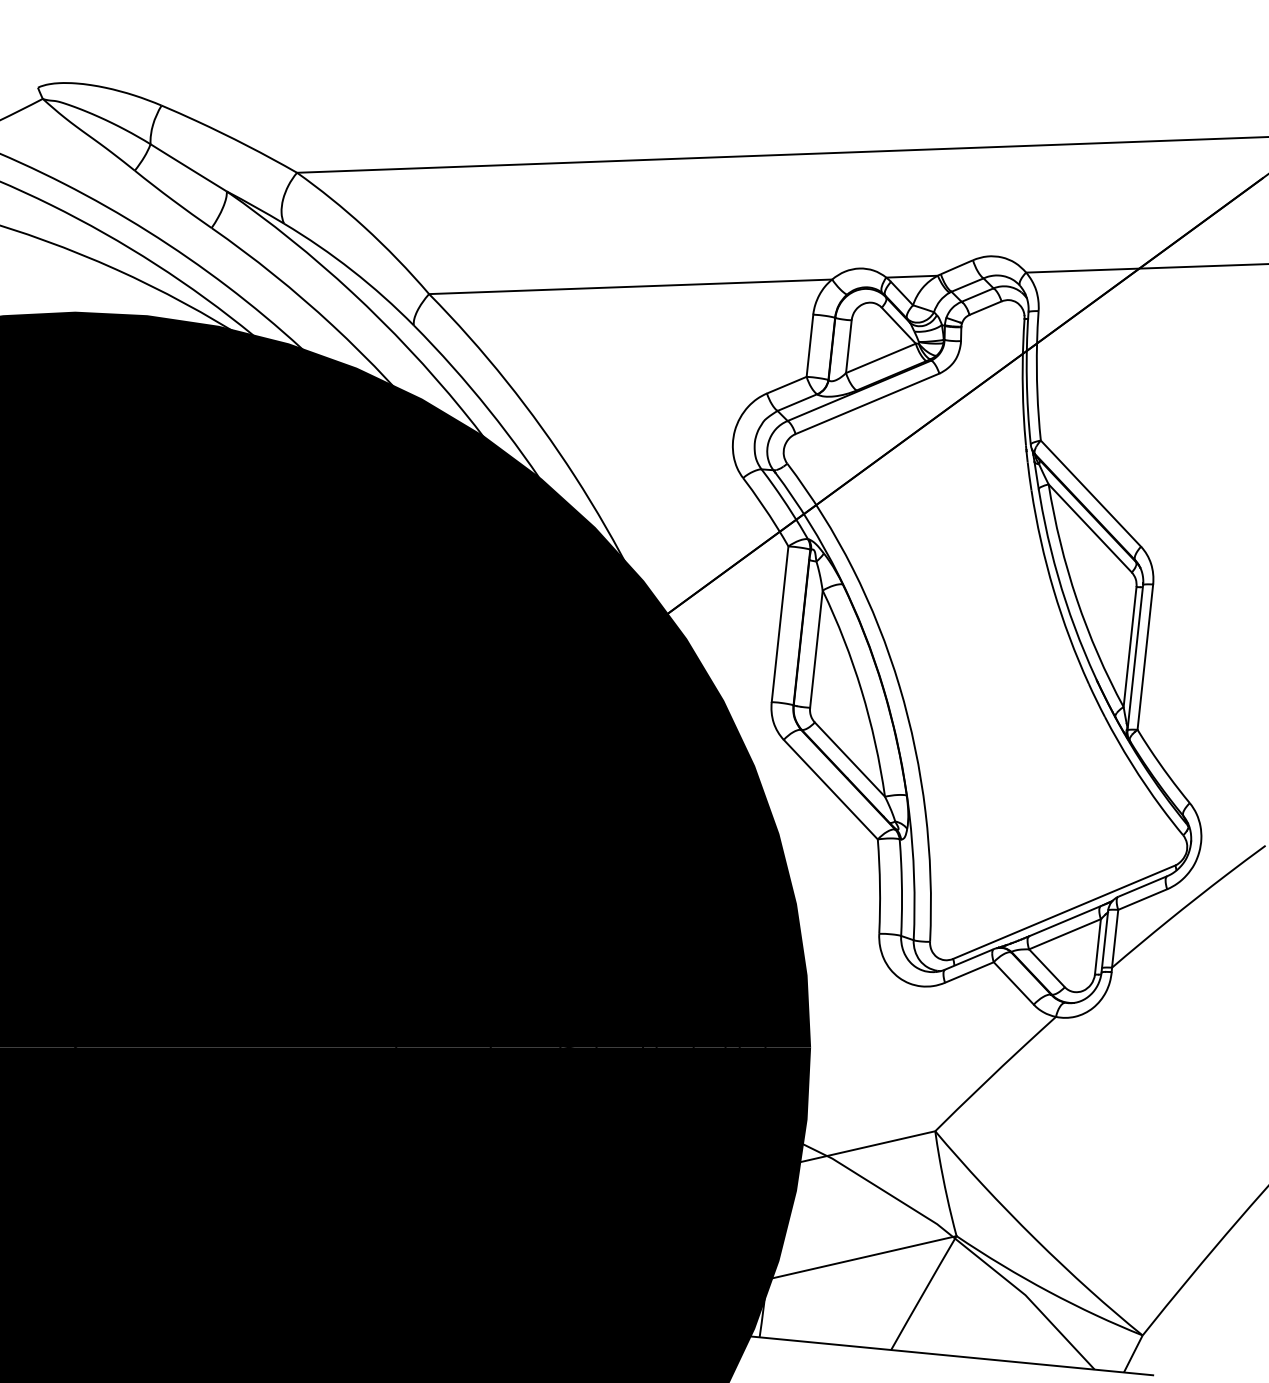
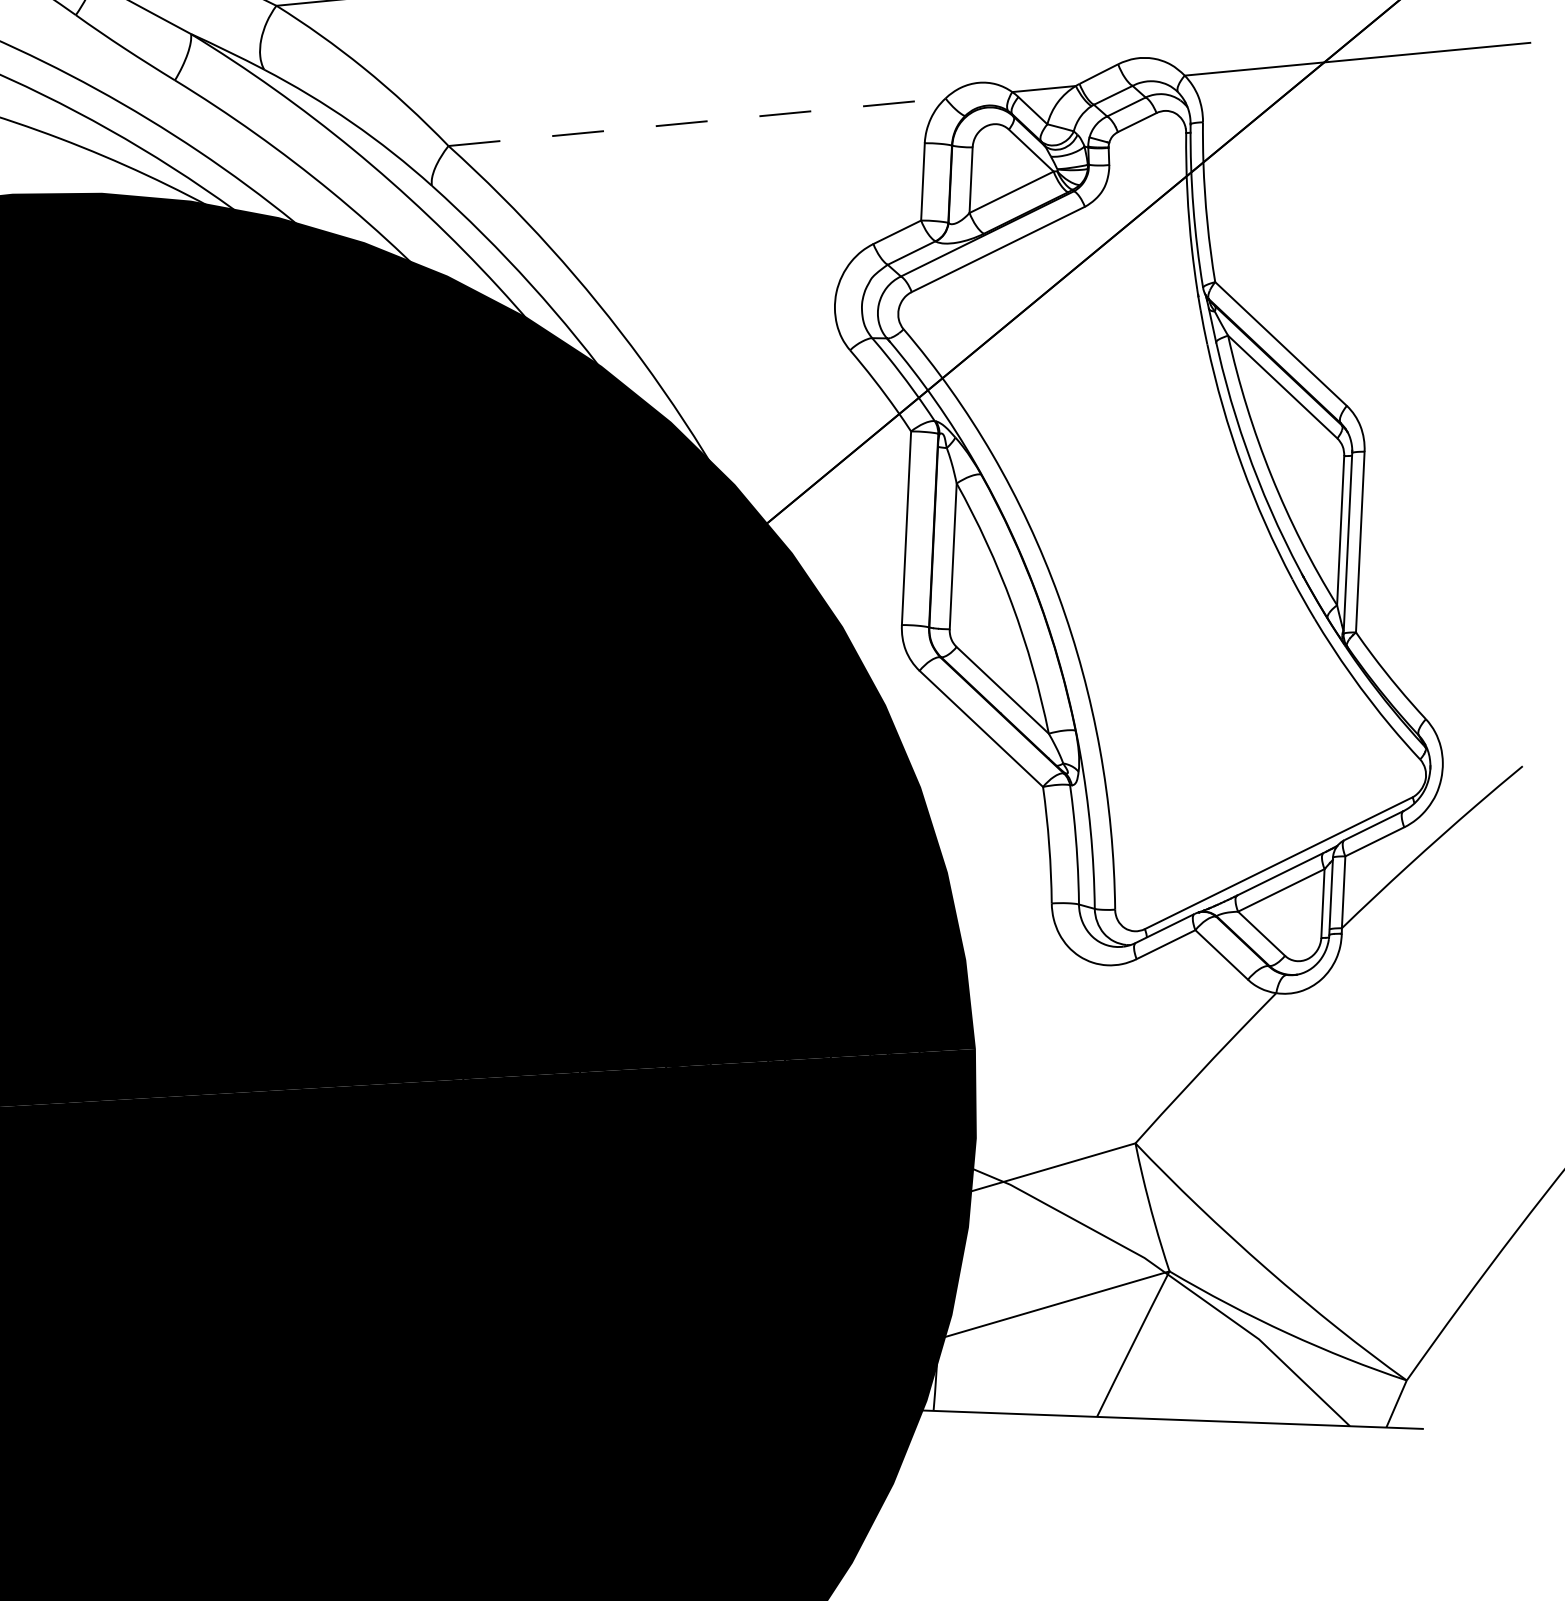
line: (630, 286) -> (696, 121), solid -> dashed

